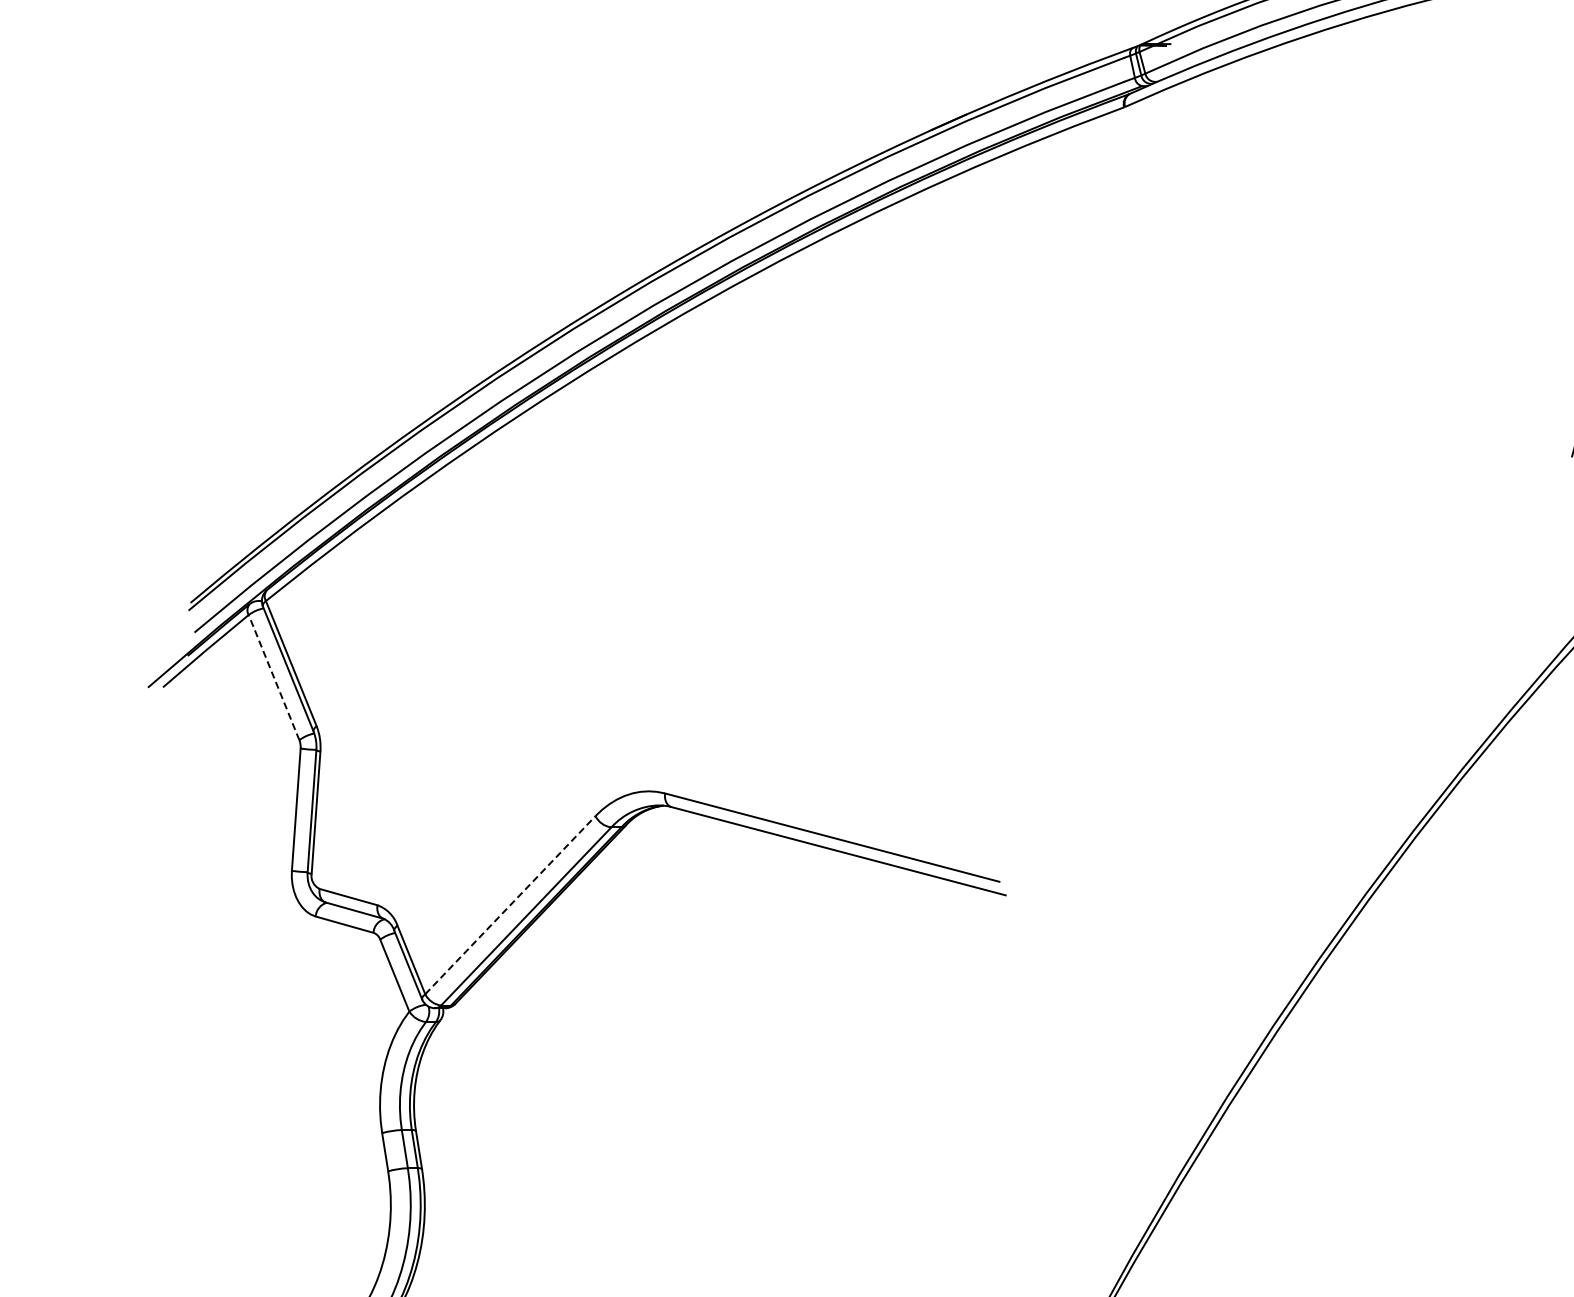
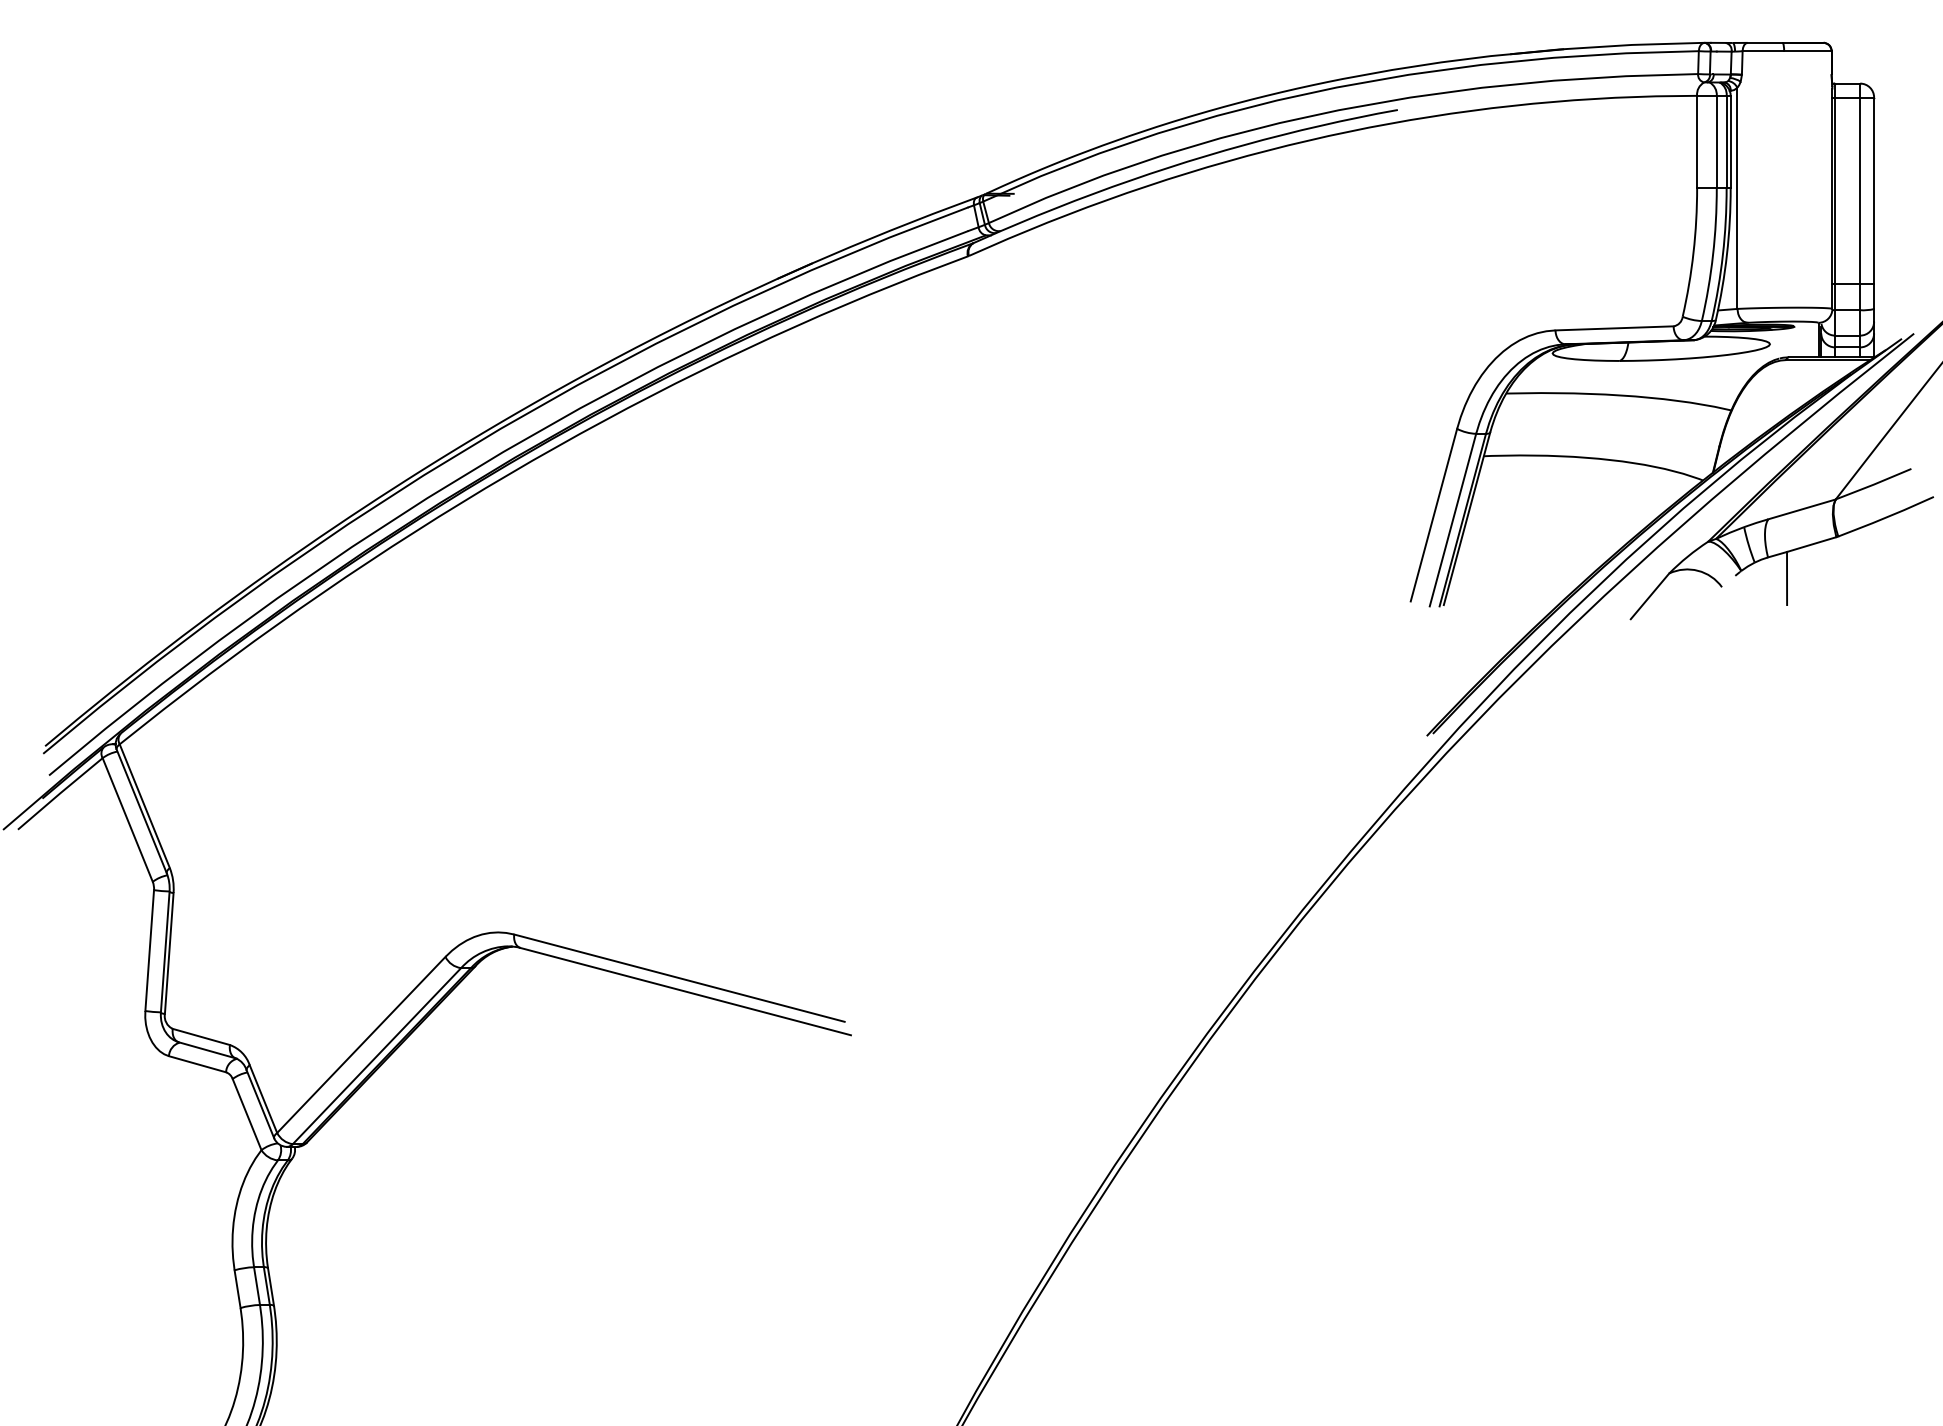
line: (273, 678) -> (127, 820), dashed -> solid
line: (510, 904) -> (361, 1044), dashed -> solid

